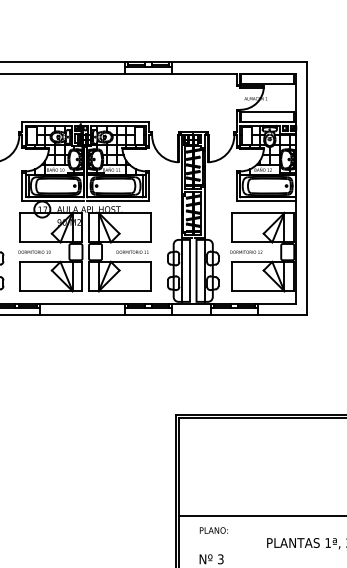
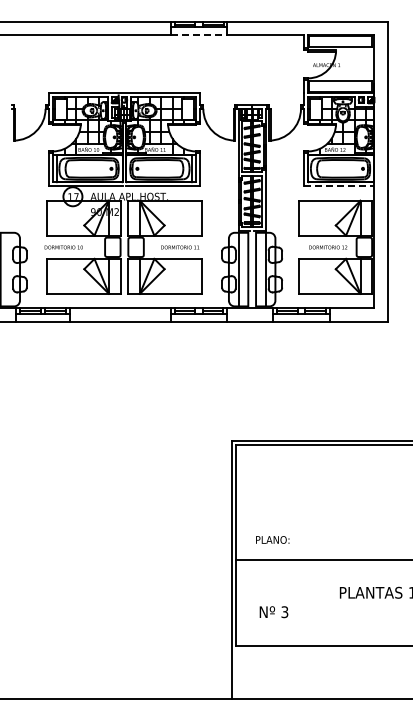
line: (148, 73) -> (199, 35), solid -> dashed
line: (266, 200) -> (339, 186), solid -> dashed
text: (246, 252) -> (328, 247), moved
text: (213, 530) -> (272, 539), moved

